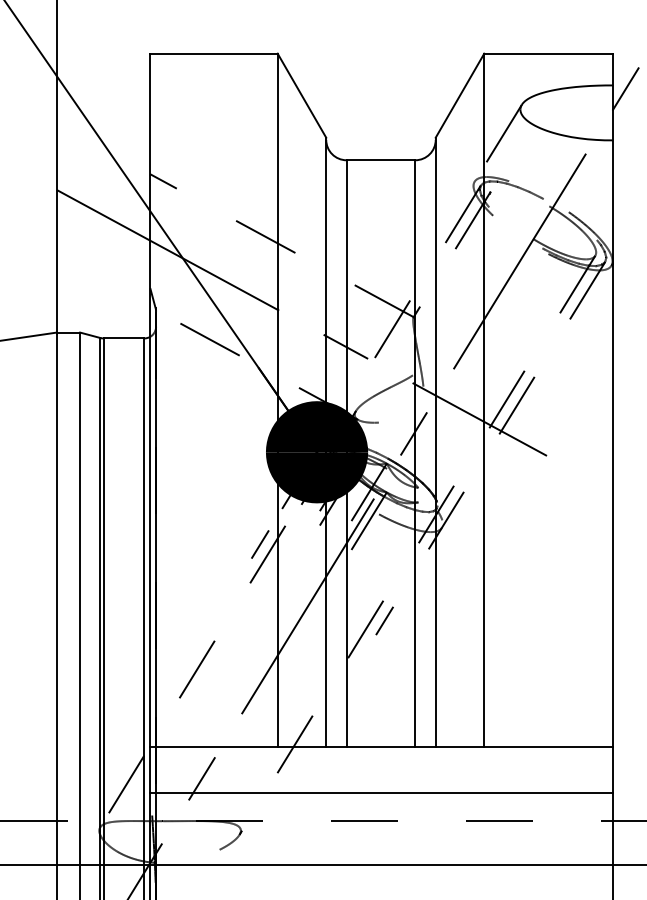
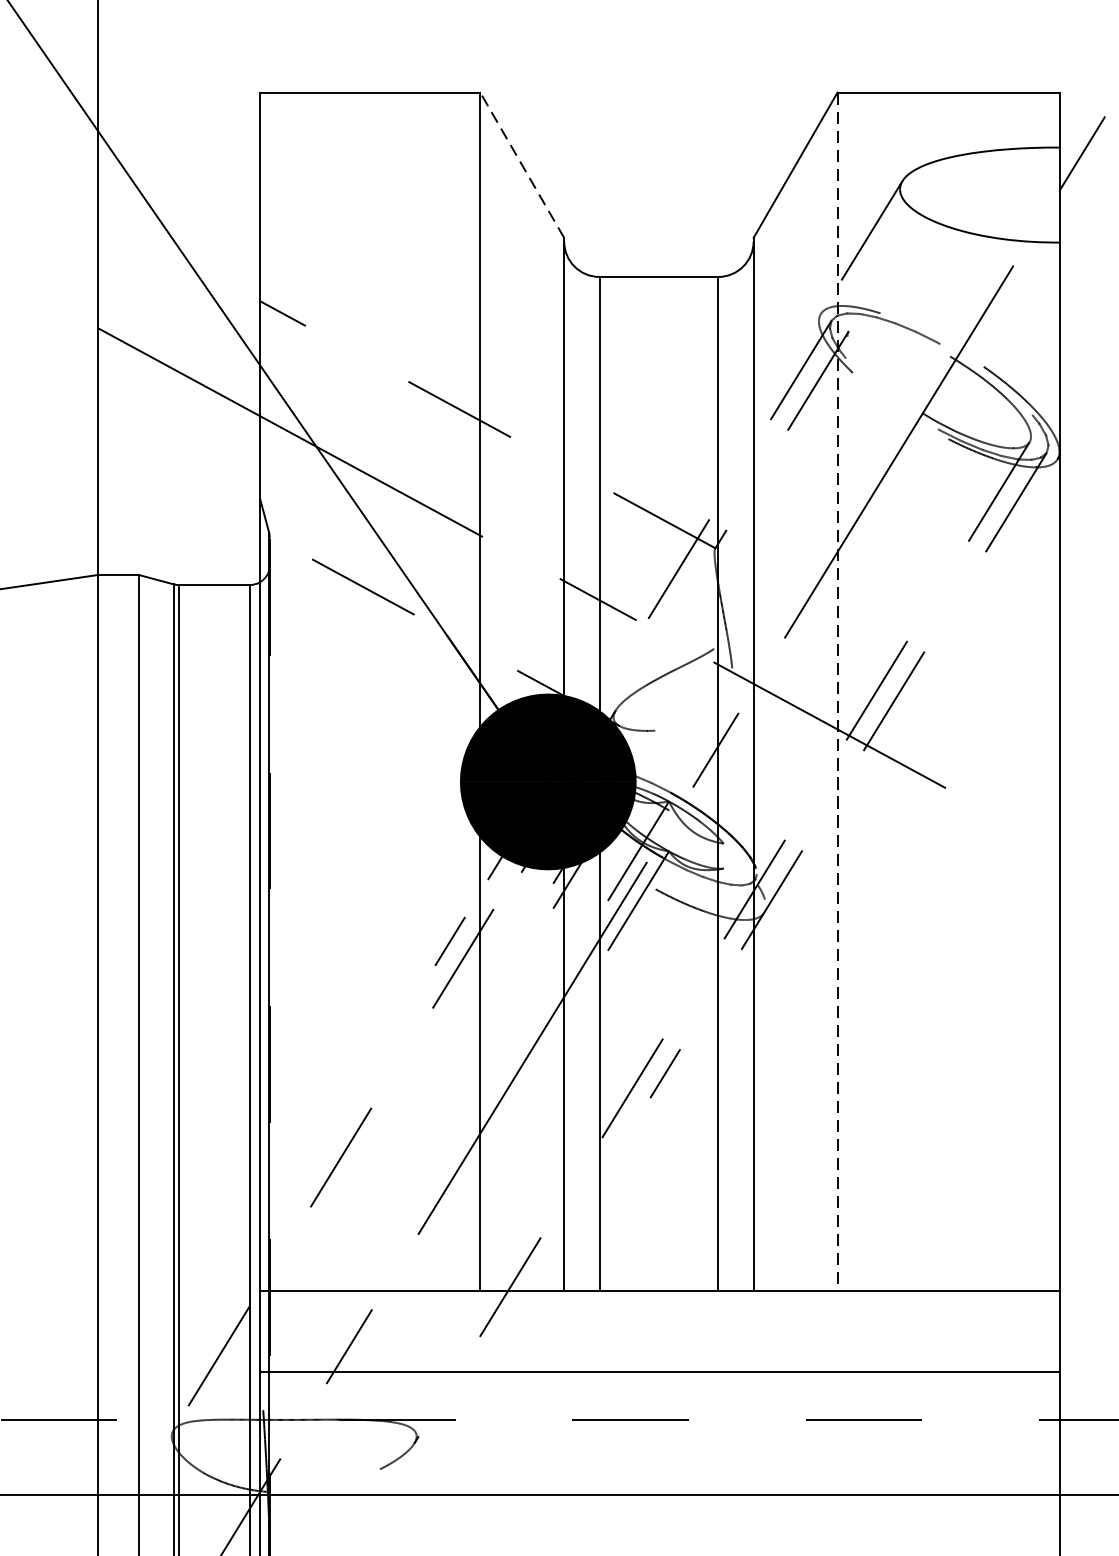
line: (301, 95) -> (521, 164), solid -> dashed
line: (484, 400) -> (837, 692), solid -> dashed

